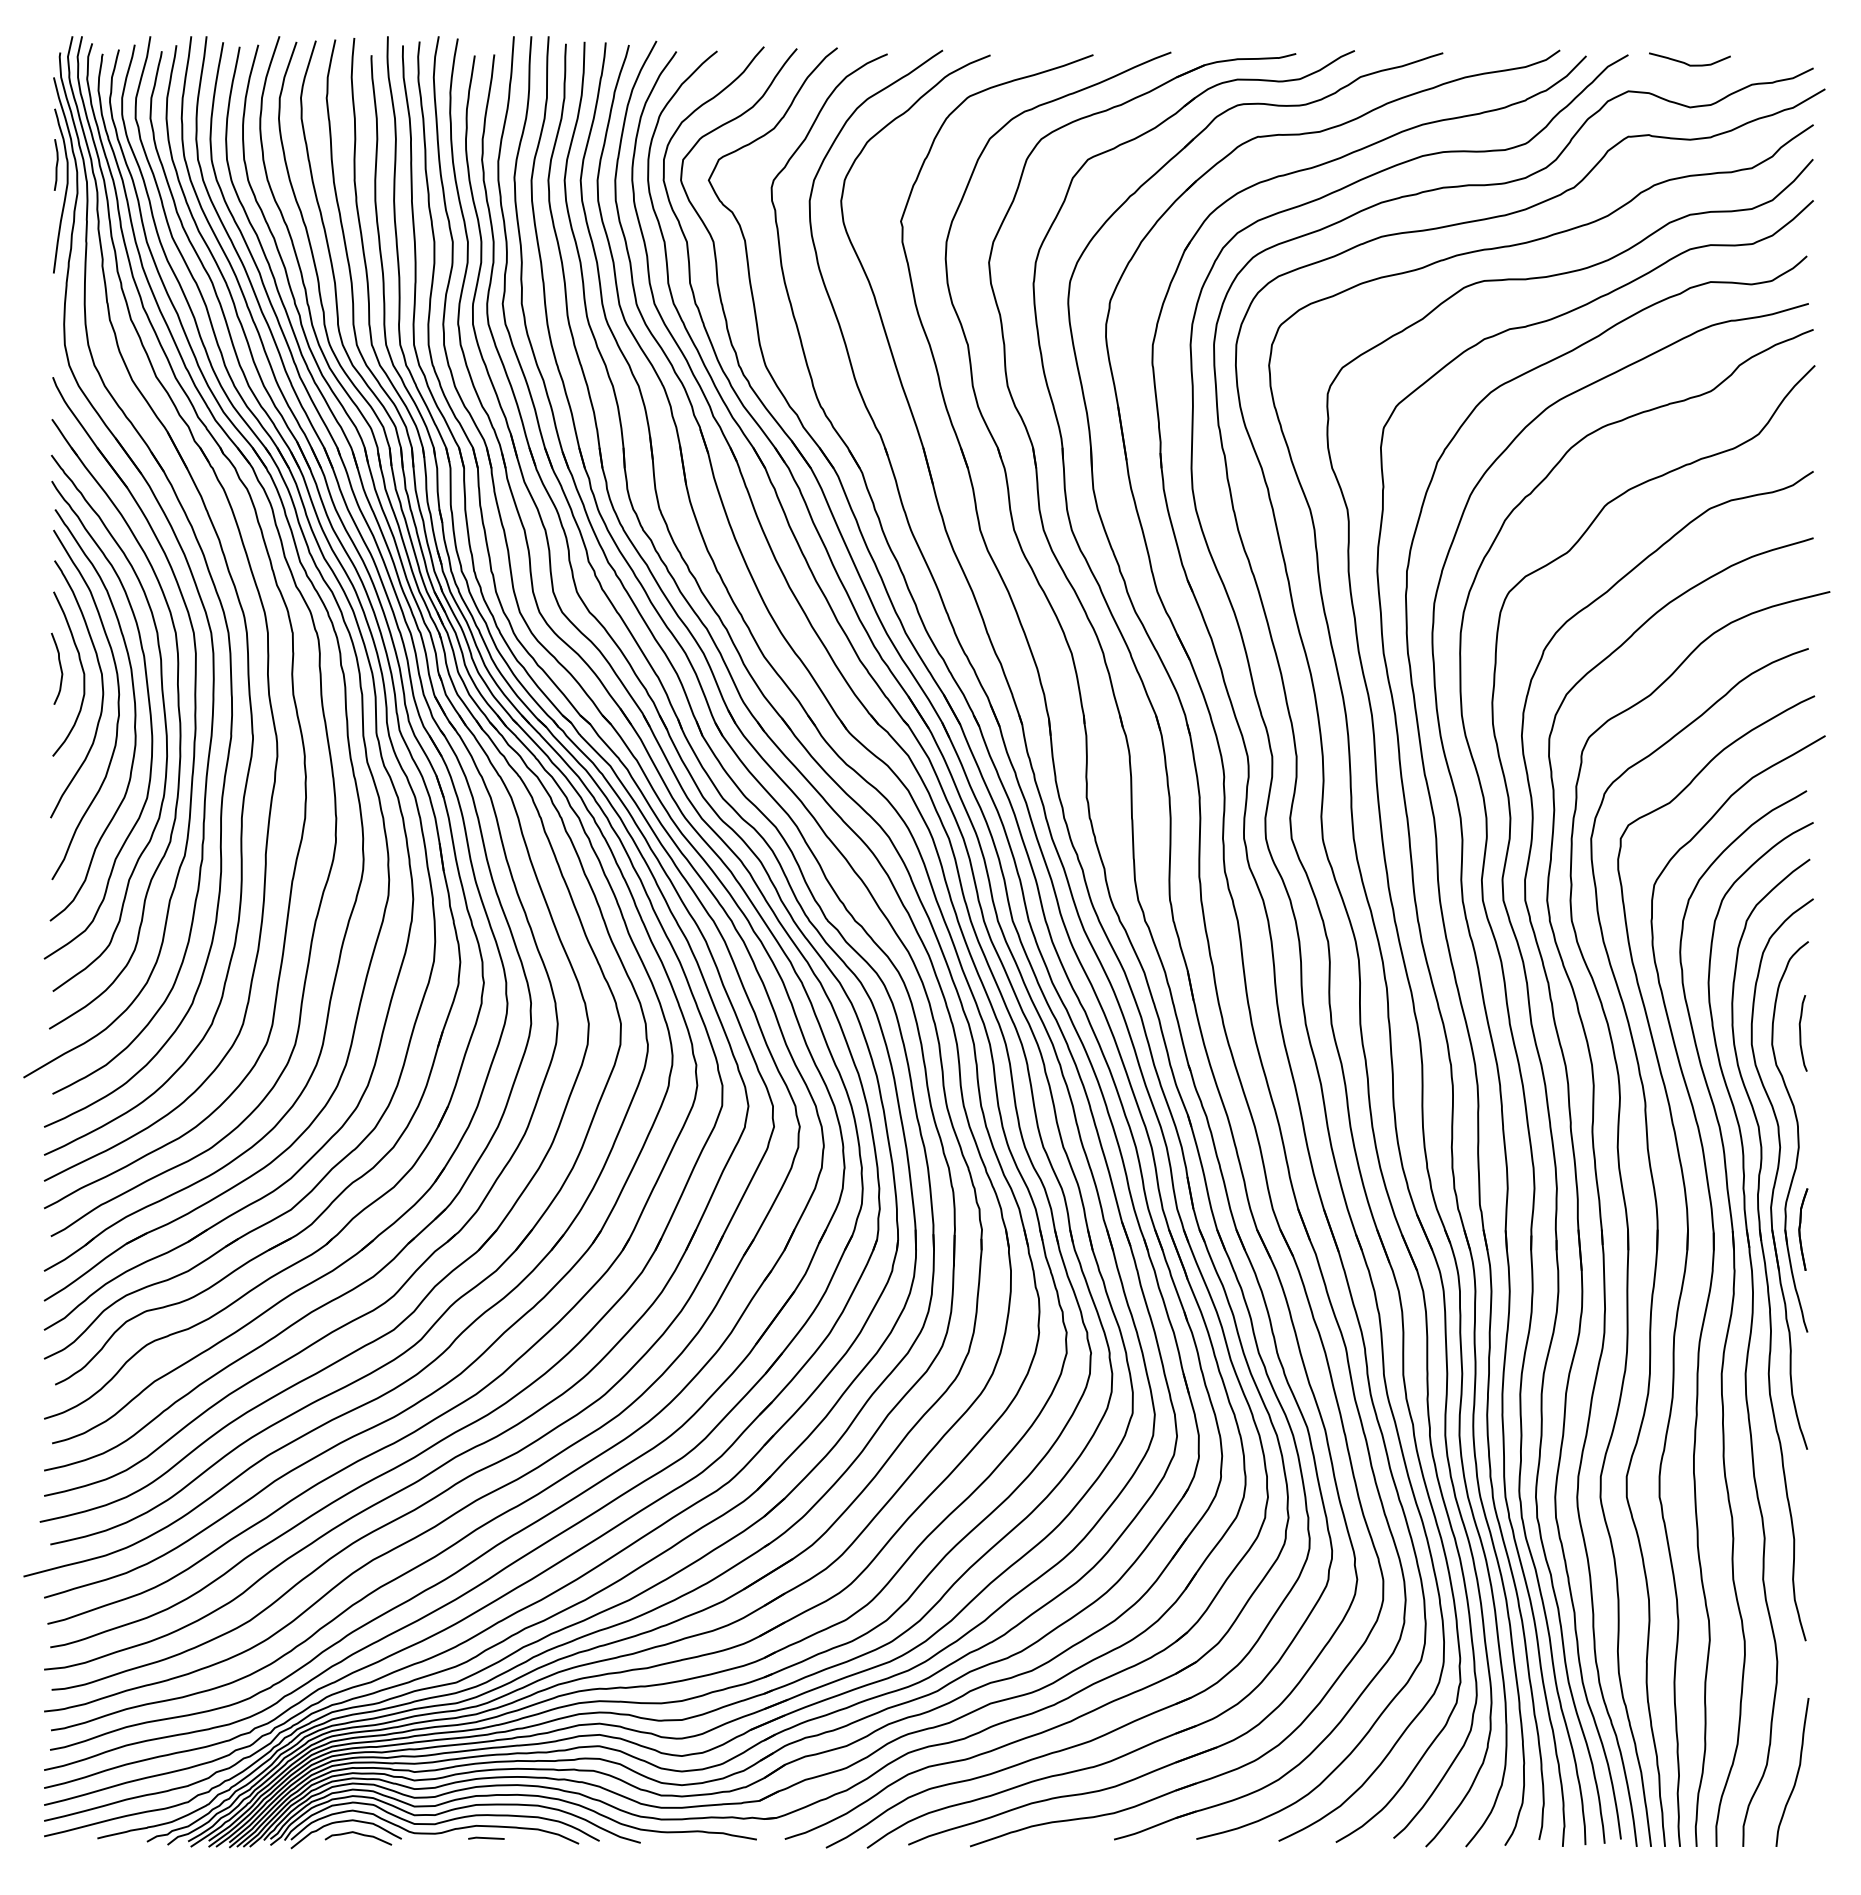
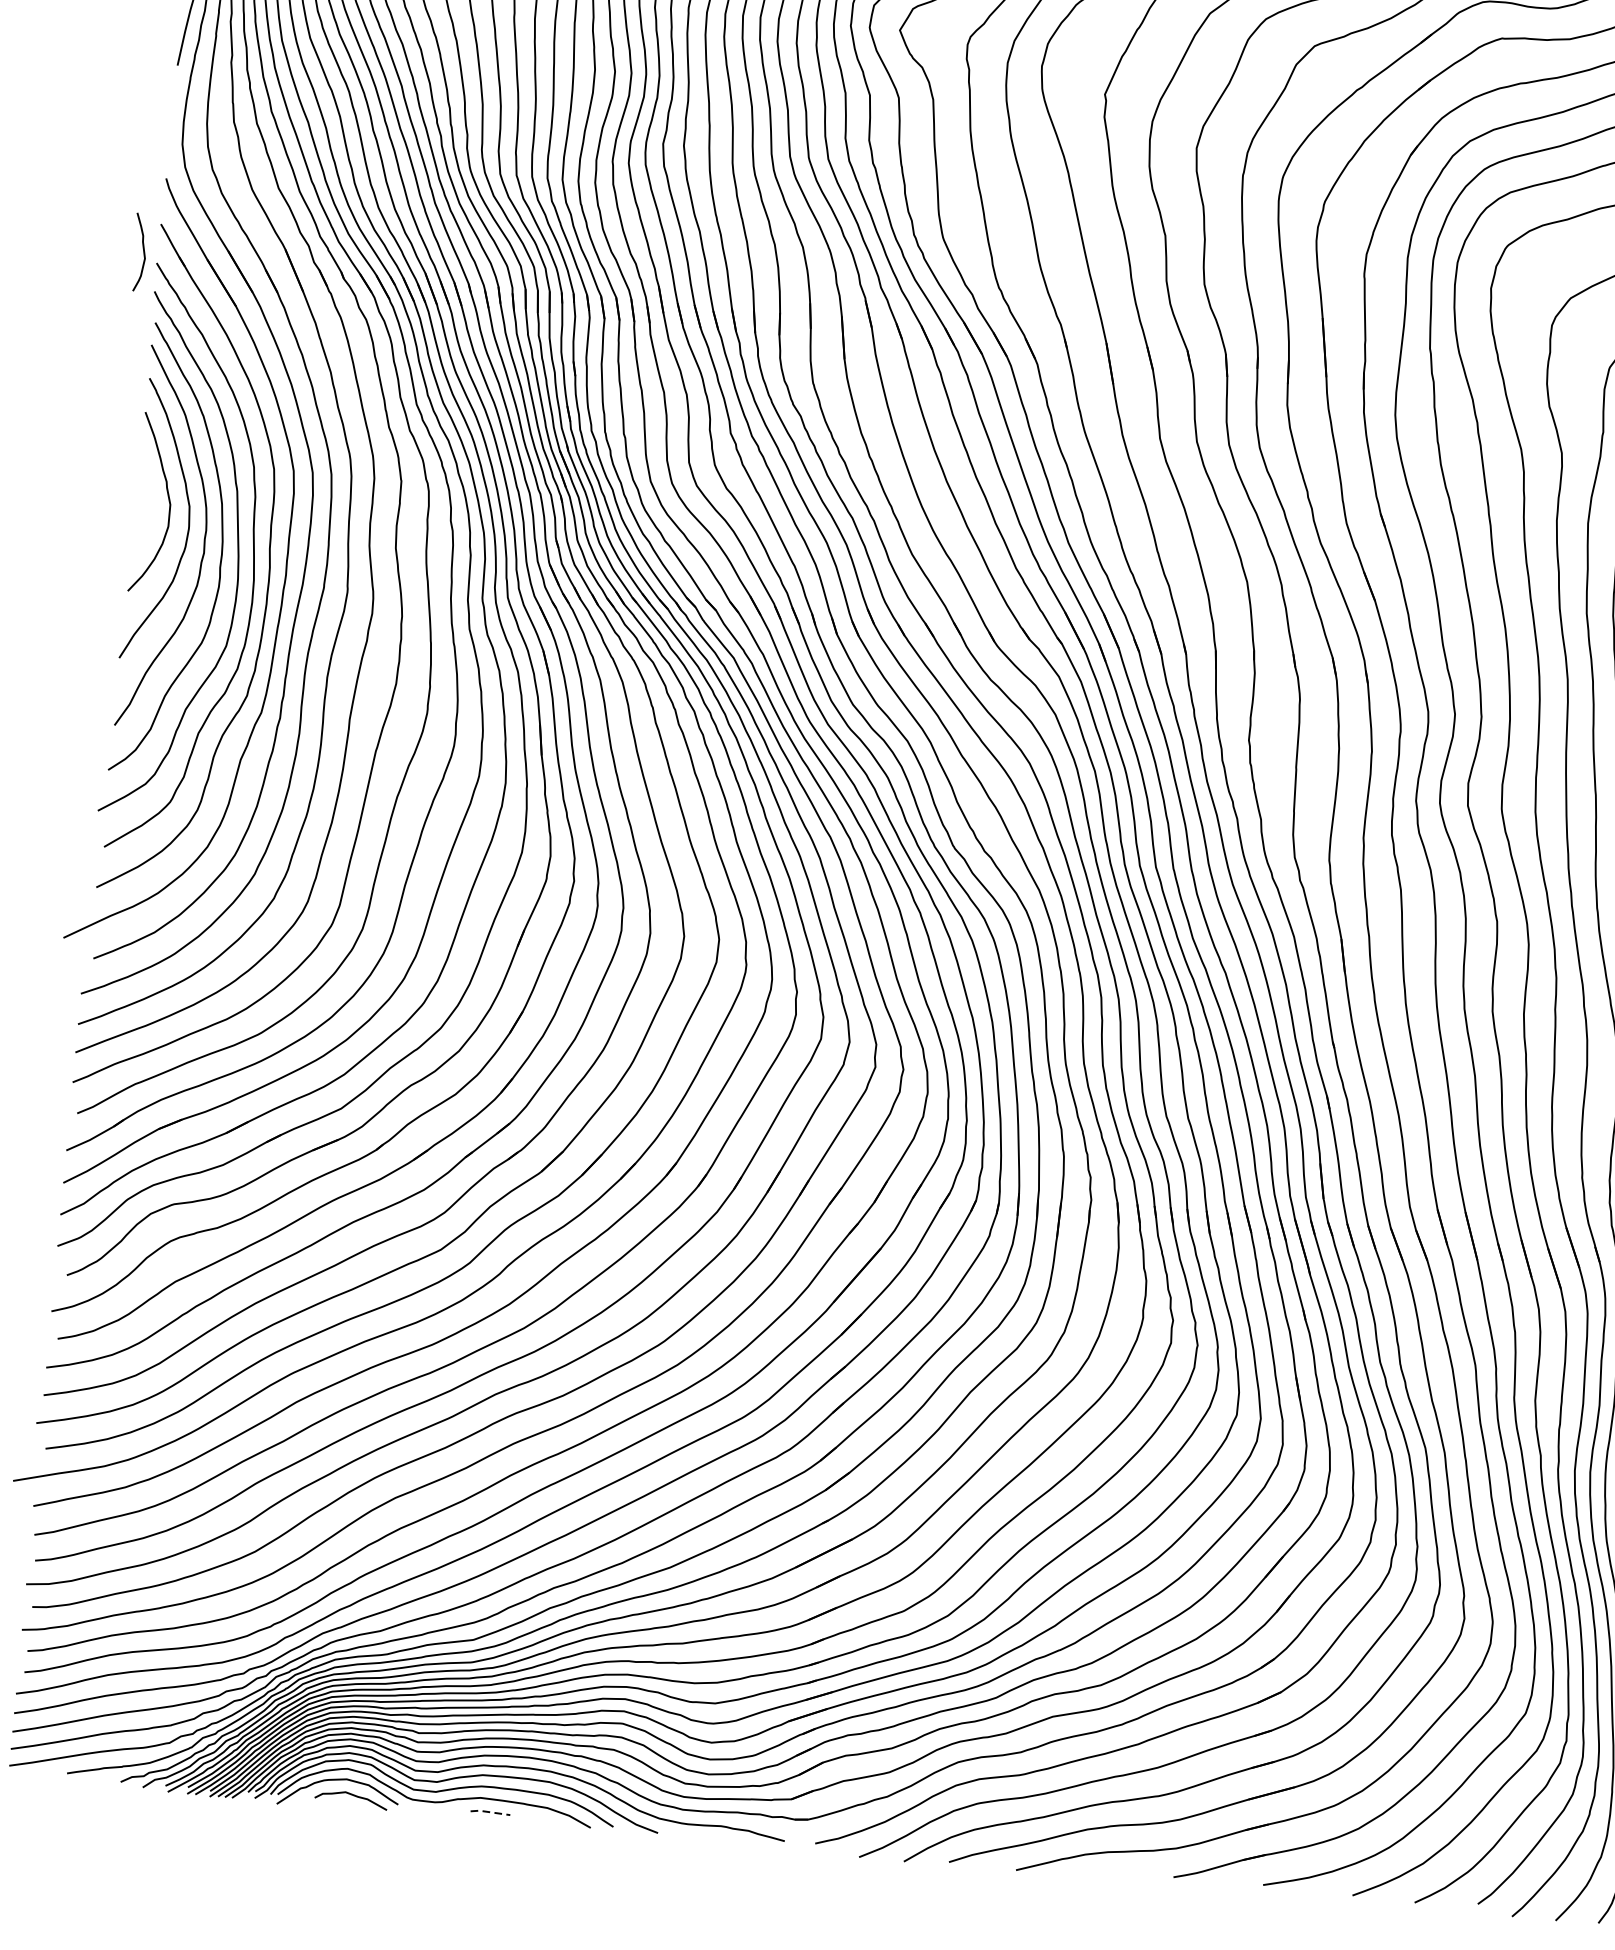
curve: (59, 666) -> (142, 250), moved
line: (486, 1838) -> (490, 1812), solid -> dashed

